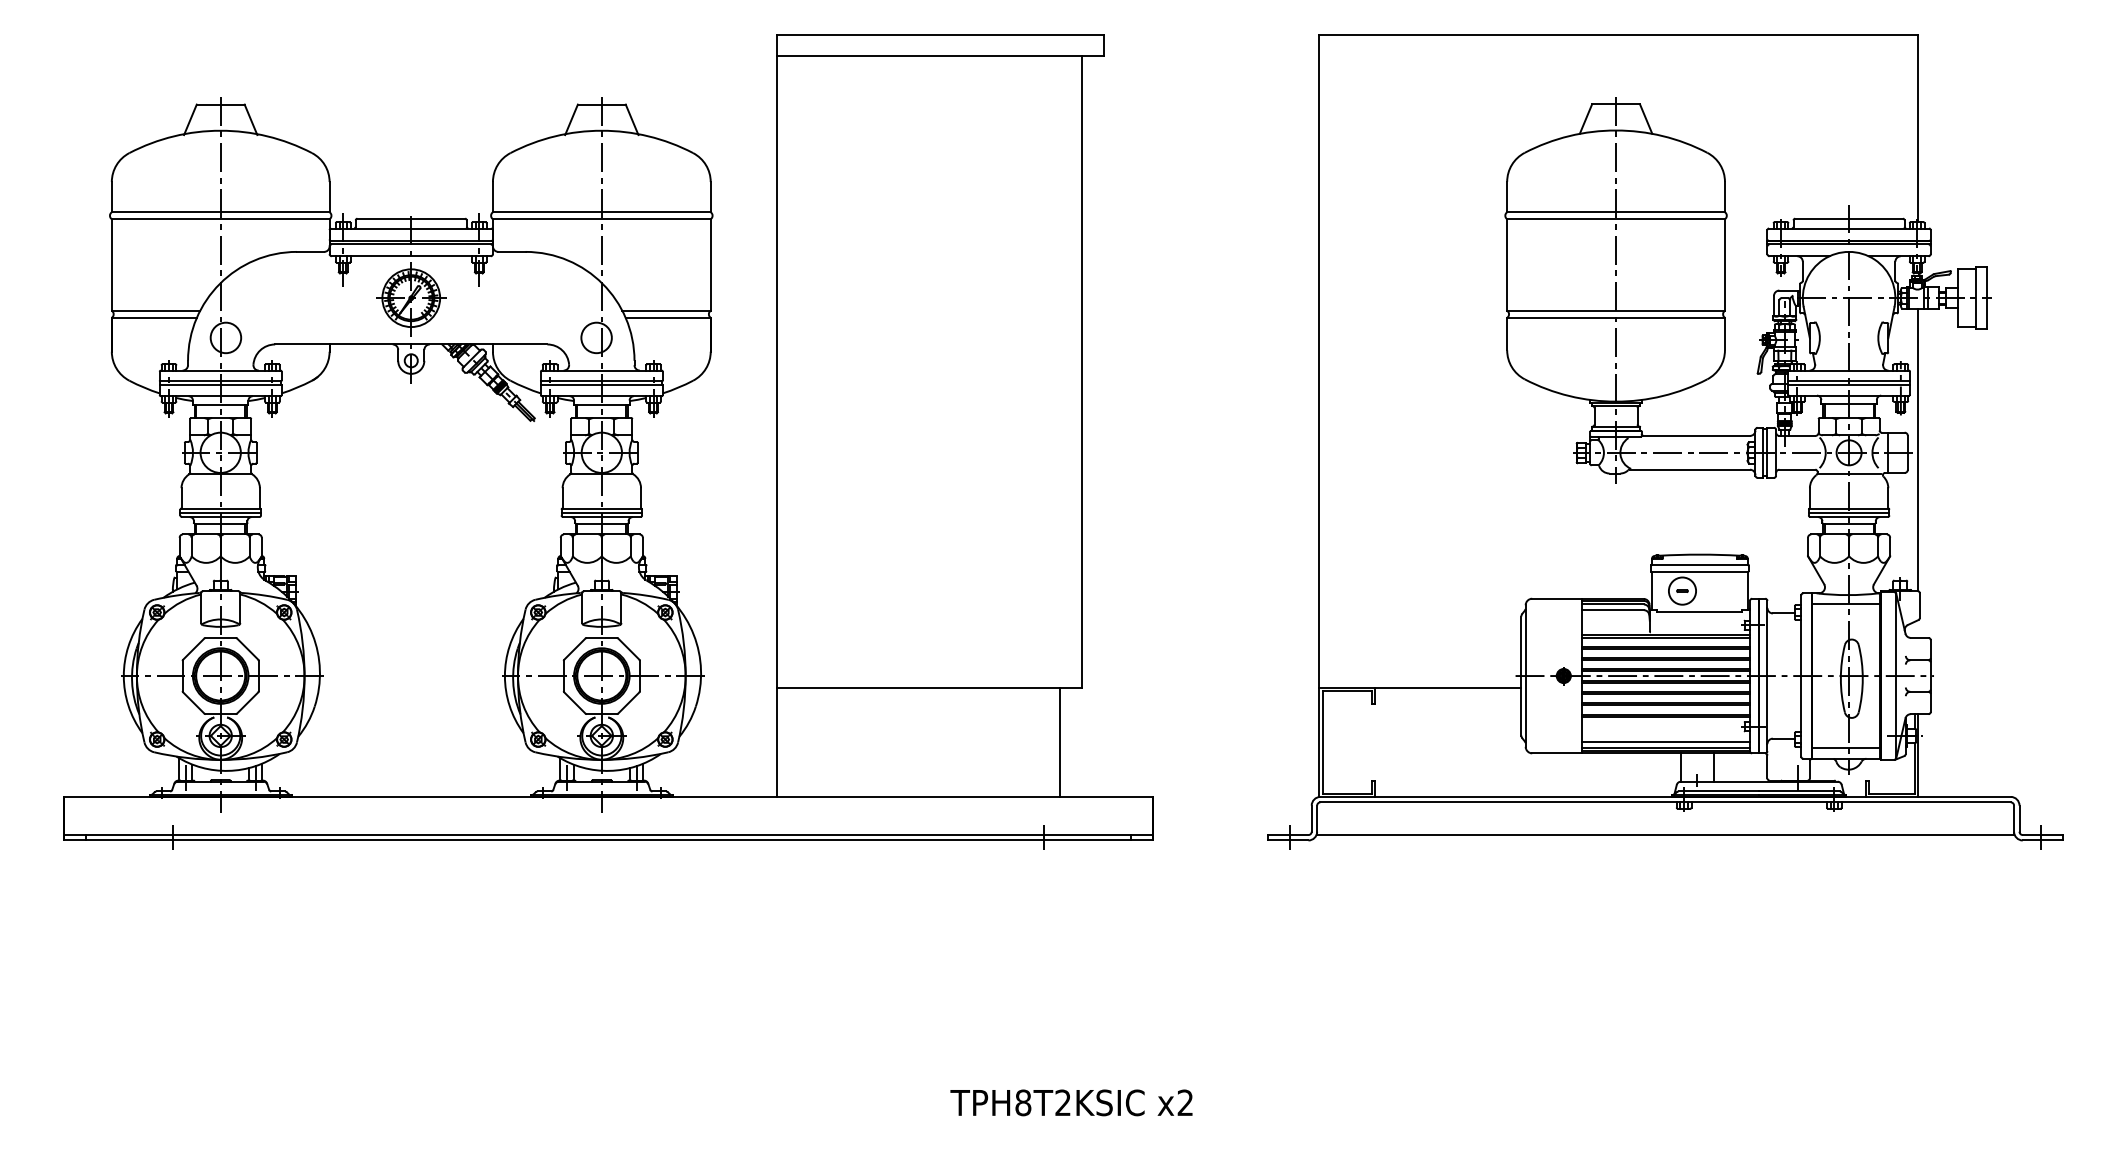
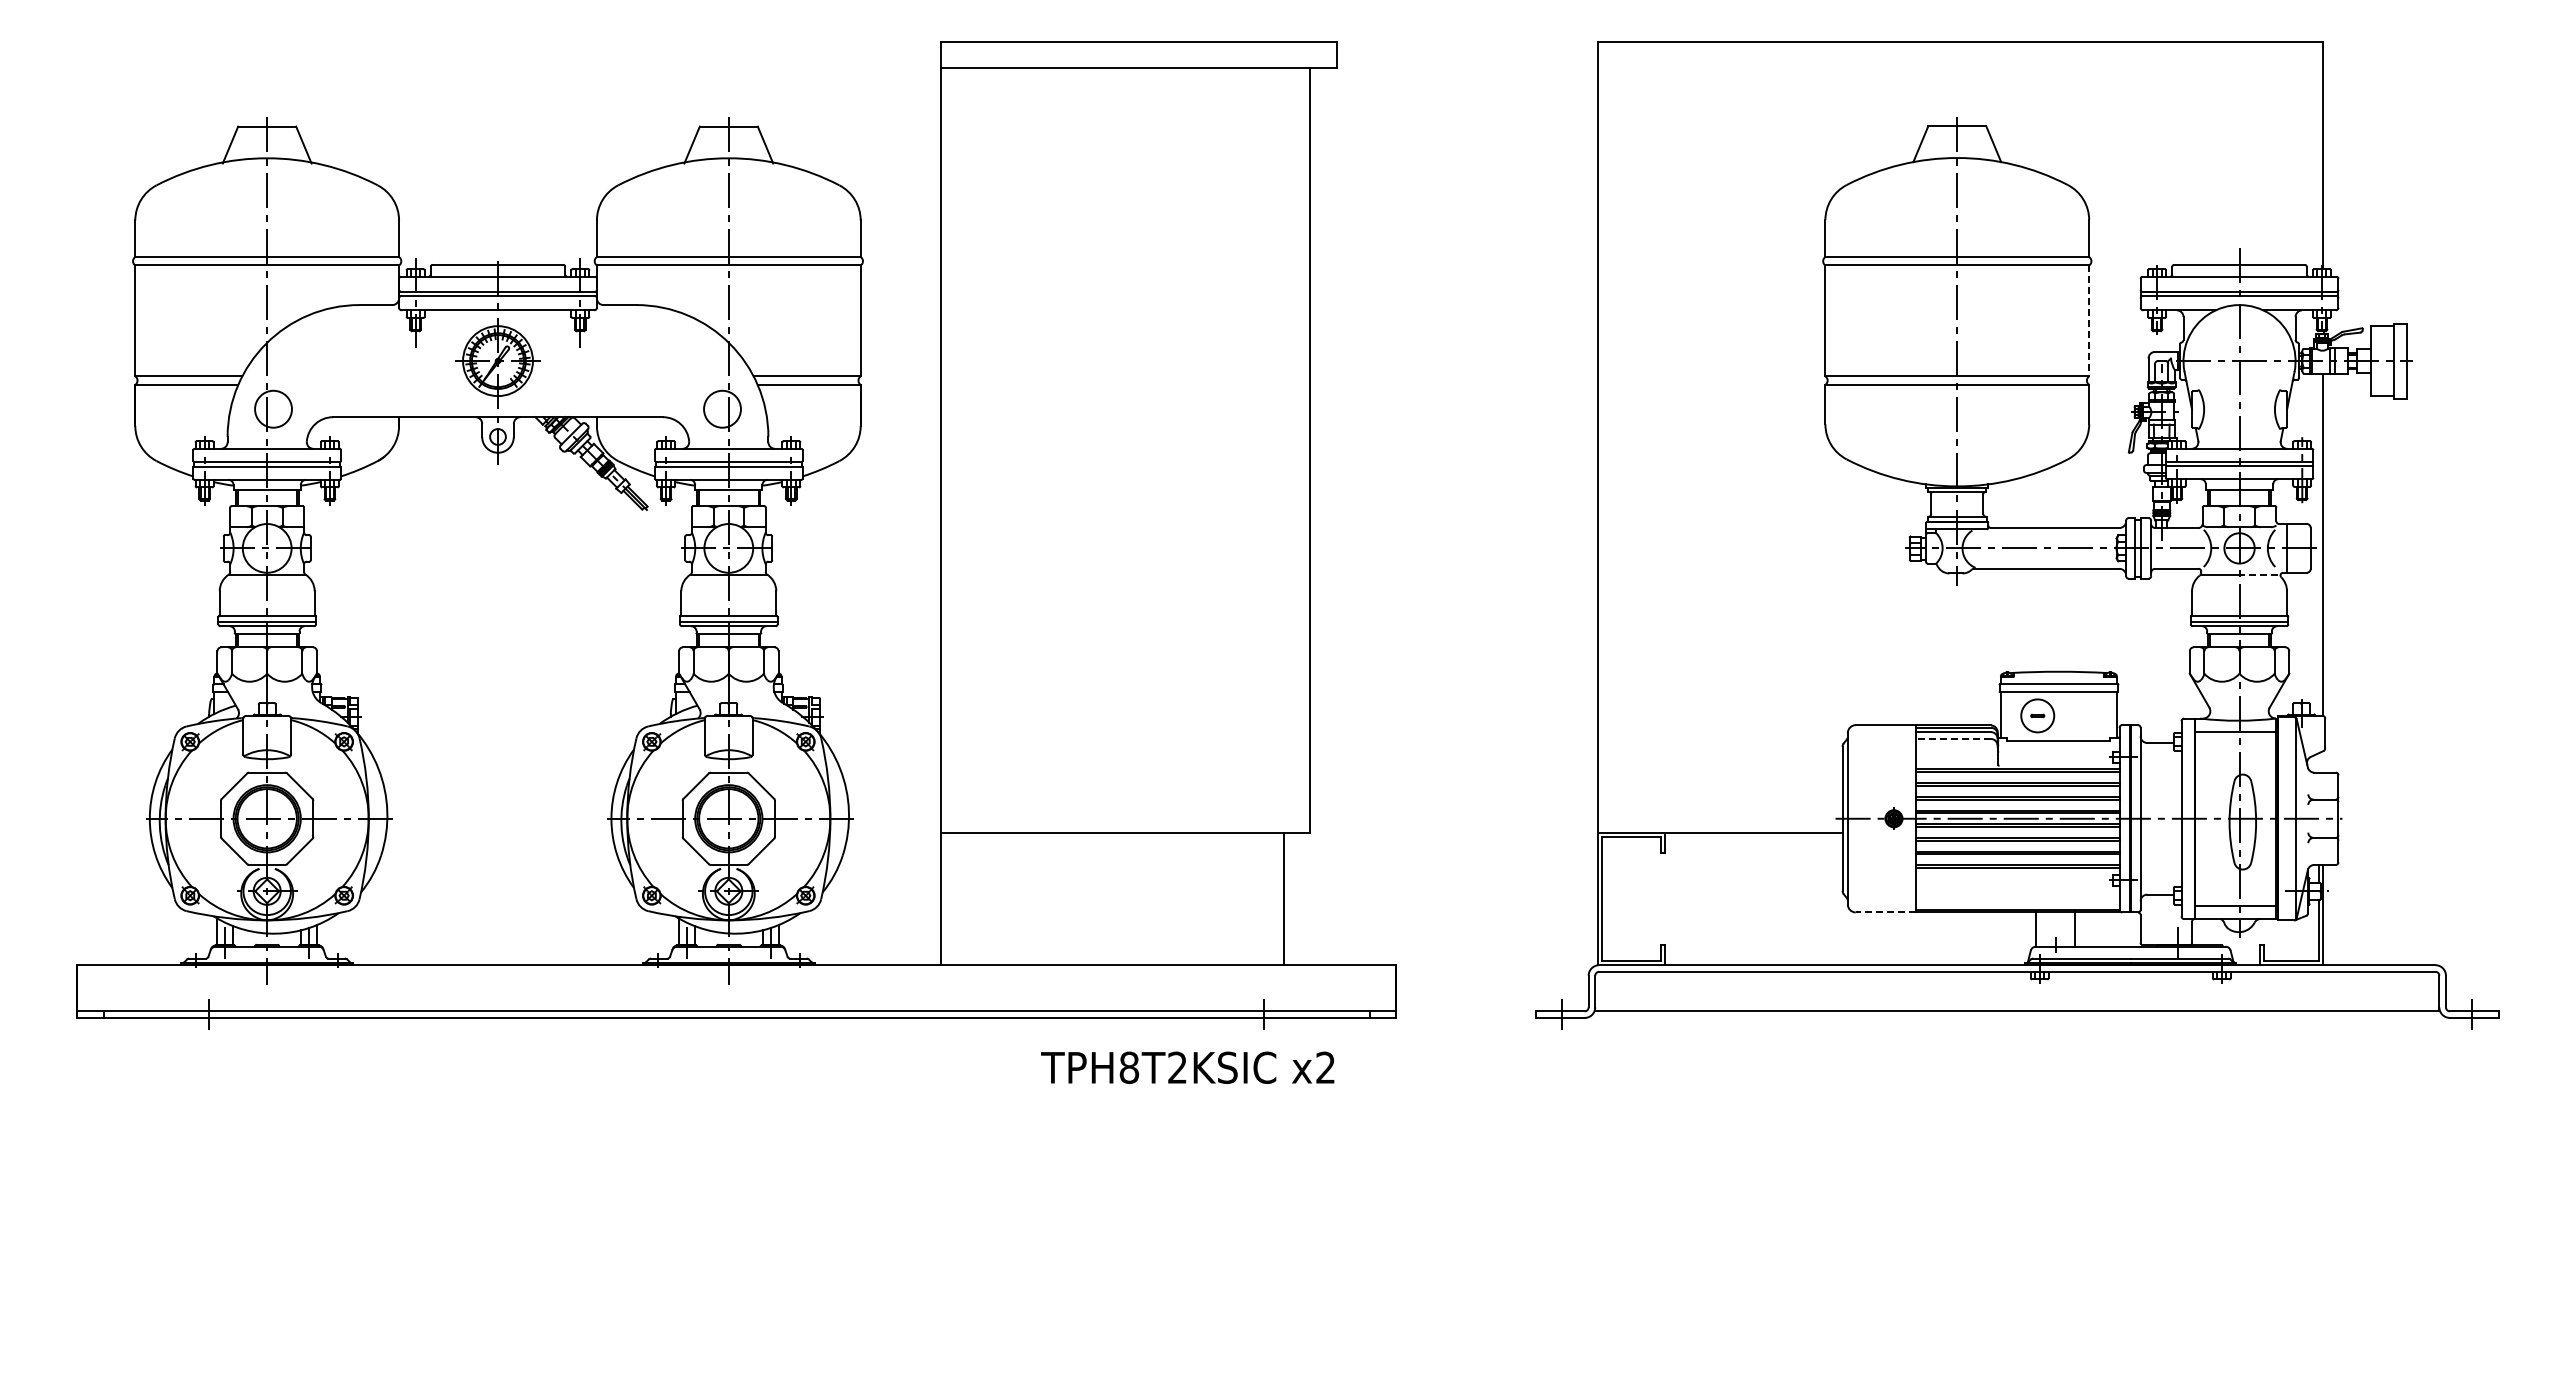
line: (1725, 265) -> (2089, 321), solid -> dashed
line: (1864, 474) -> (2258, 574), solid -> dashed
line: (1612, 610) -> (1953, 739), solid -> dashed
line: (1665, 741) -> (2017, 898), removed
line: (1665, 747) -> (2017, 905), removed
line: (1556, 753) -> (1885, 912), solid -> dashed
text: (1071, 1102) -> (1187, 1067), moved

